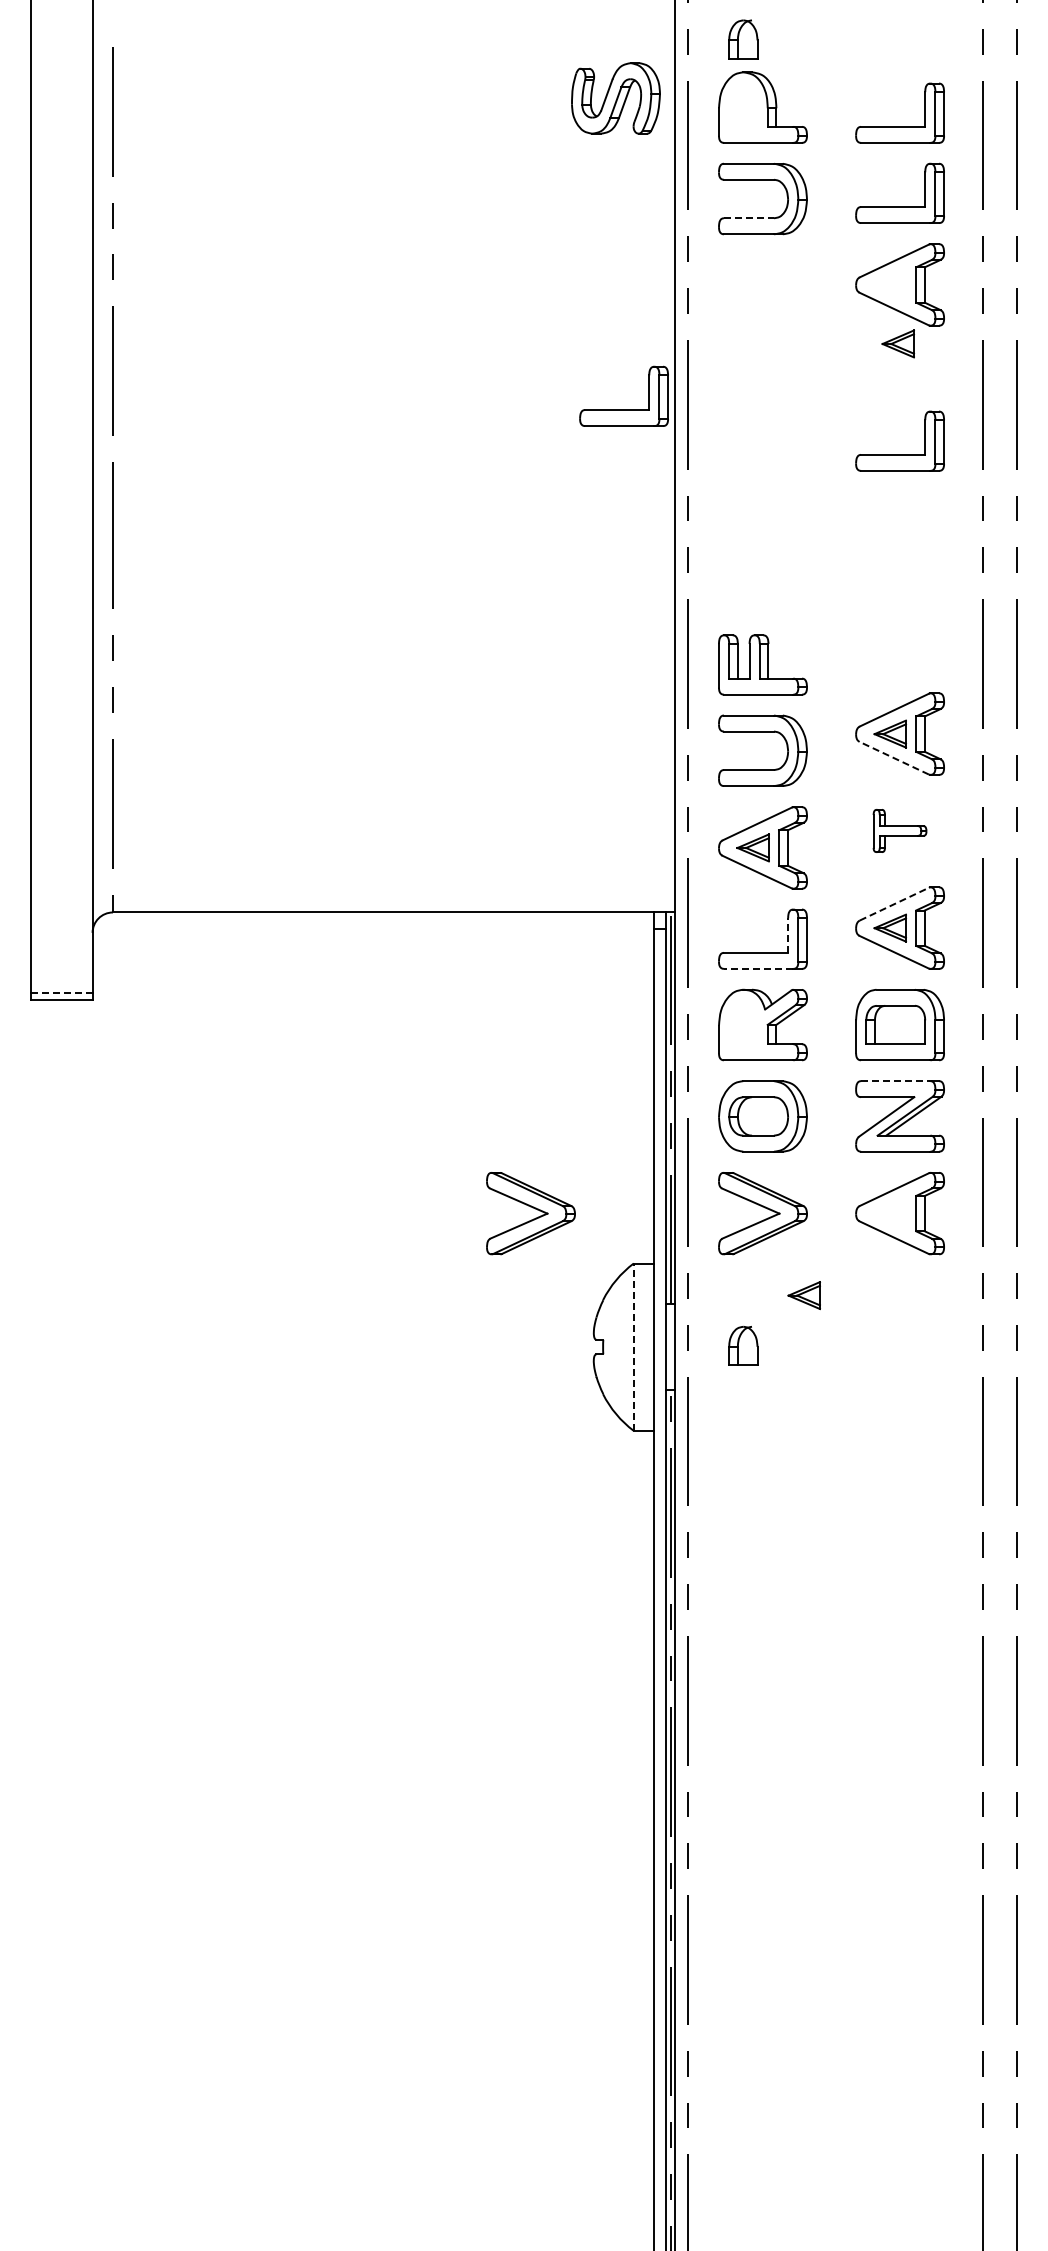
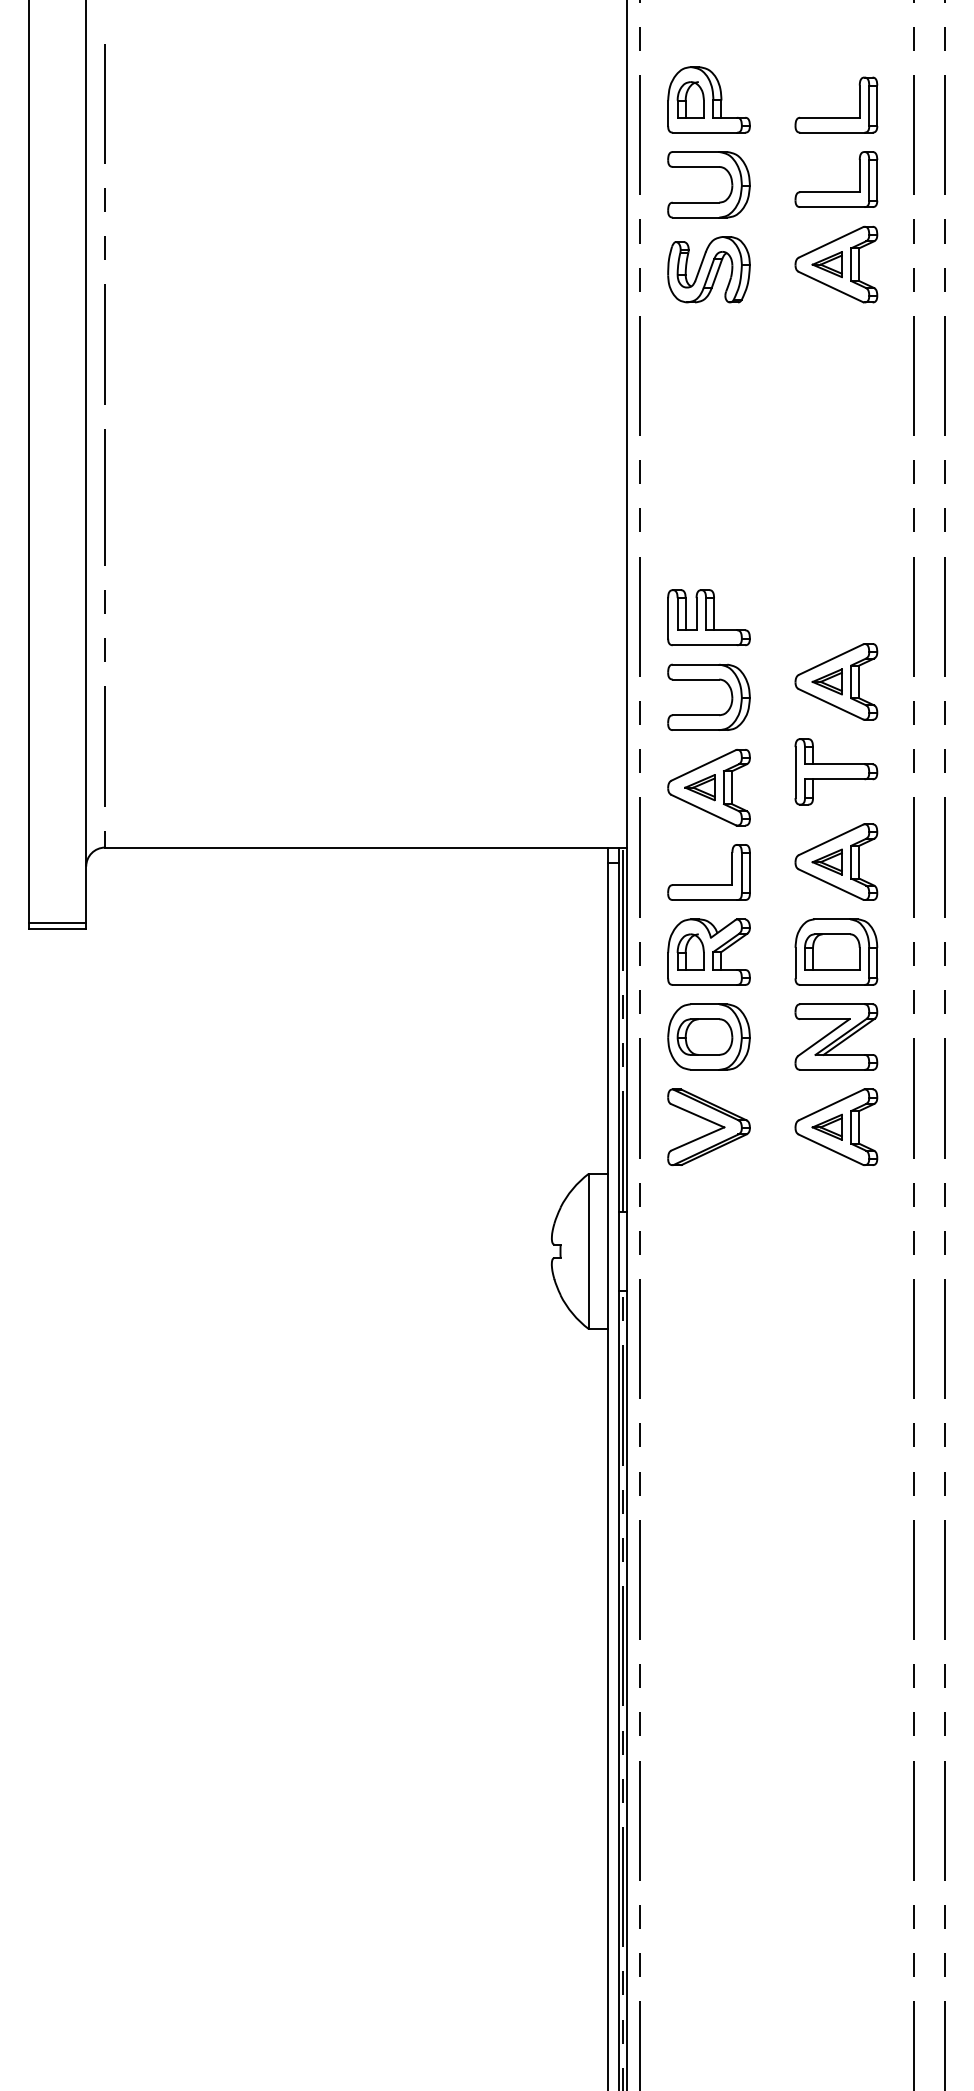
part: (743, 39) -> (690, 99), moved
part: (615, 98) -> (708, 269), moved
line: (748, 218) -> (695, 202), dashed -> solid
part: (897, 343) -> (826, 264), moved
part: (623, 409) -> (579, 380), removed
part: (899, 454) -> (835, 422), removed
line: (893, 758) -> (830, 704), dashed -> solid
part: (899, 830) -> (835, 771), size x1.67
line: (894, 903) -> (831, 839), dashed -> solid
line: (788, 935) -> (732, 868), dashed -> solid
line: (758, 968) -> (704, 899), dashed -> solid
line: (61, 993) -> (57, 922), dashed -> solid
line: (895, 1081) -> (832, 1004), dashed -> solid
part: (530, 1213) -> (493, 1127), removed
part: (803, 1295) -> (826, 1127), moved
part: (743, 1345) -> (690, 951), moved
line: (633, 1347) -> (588, 1251), dashed -> solid

